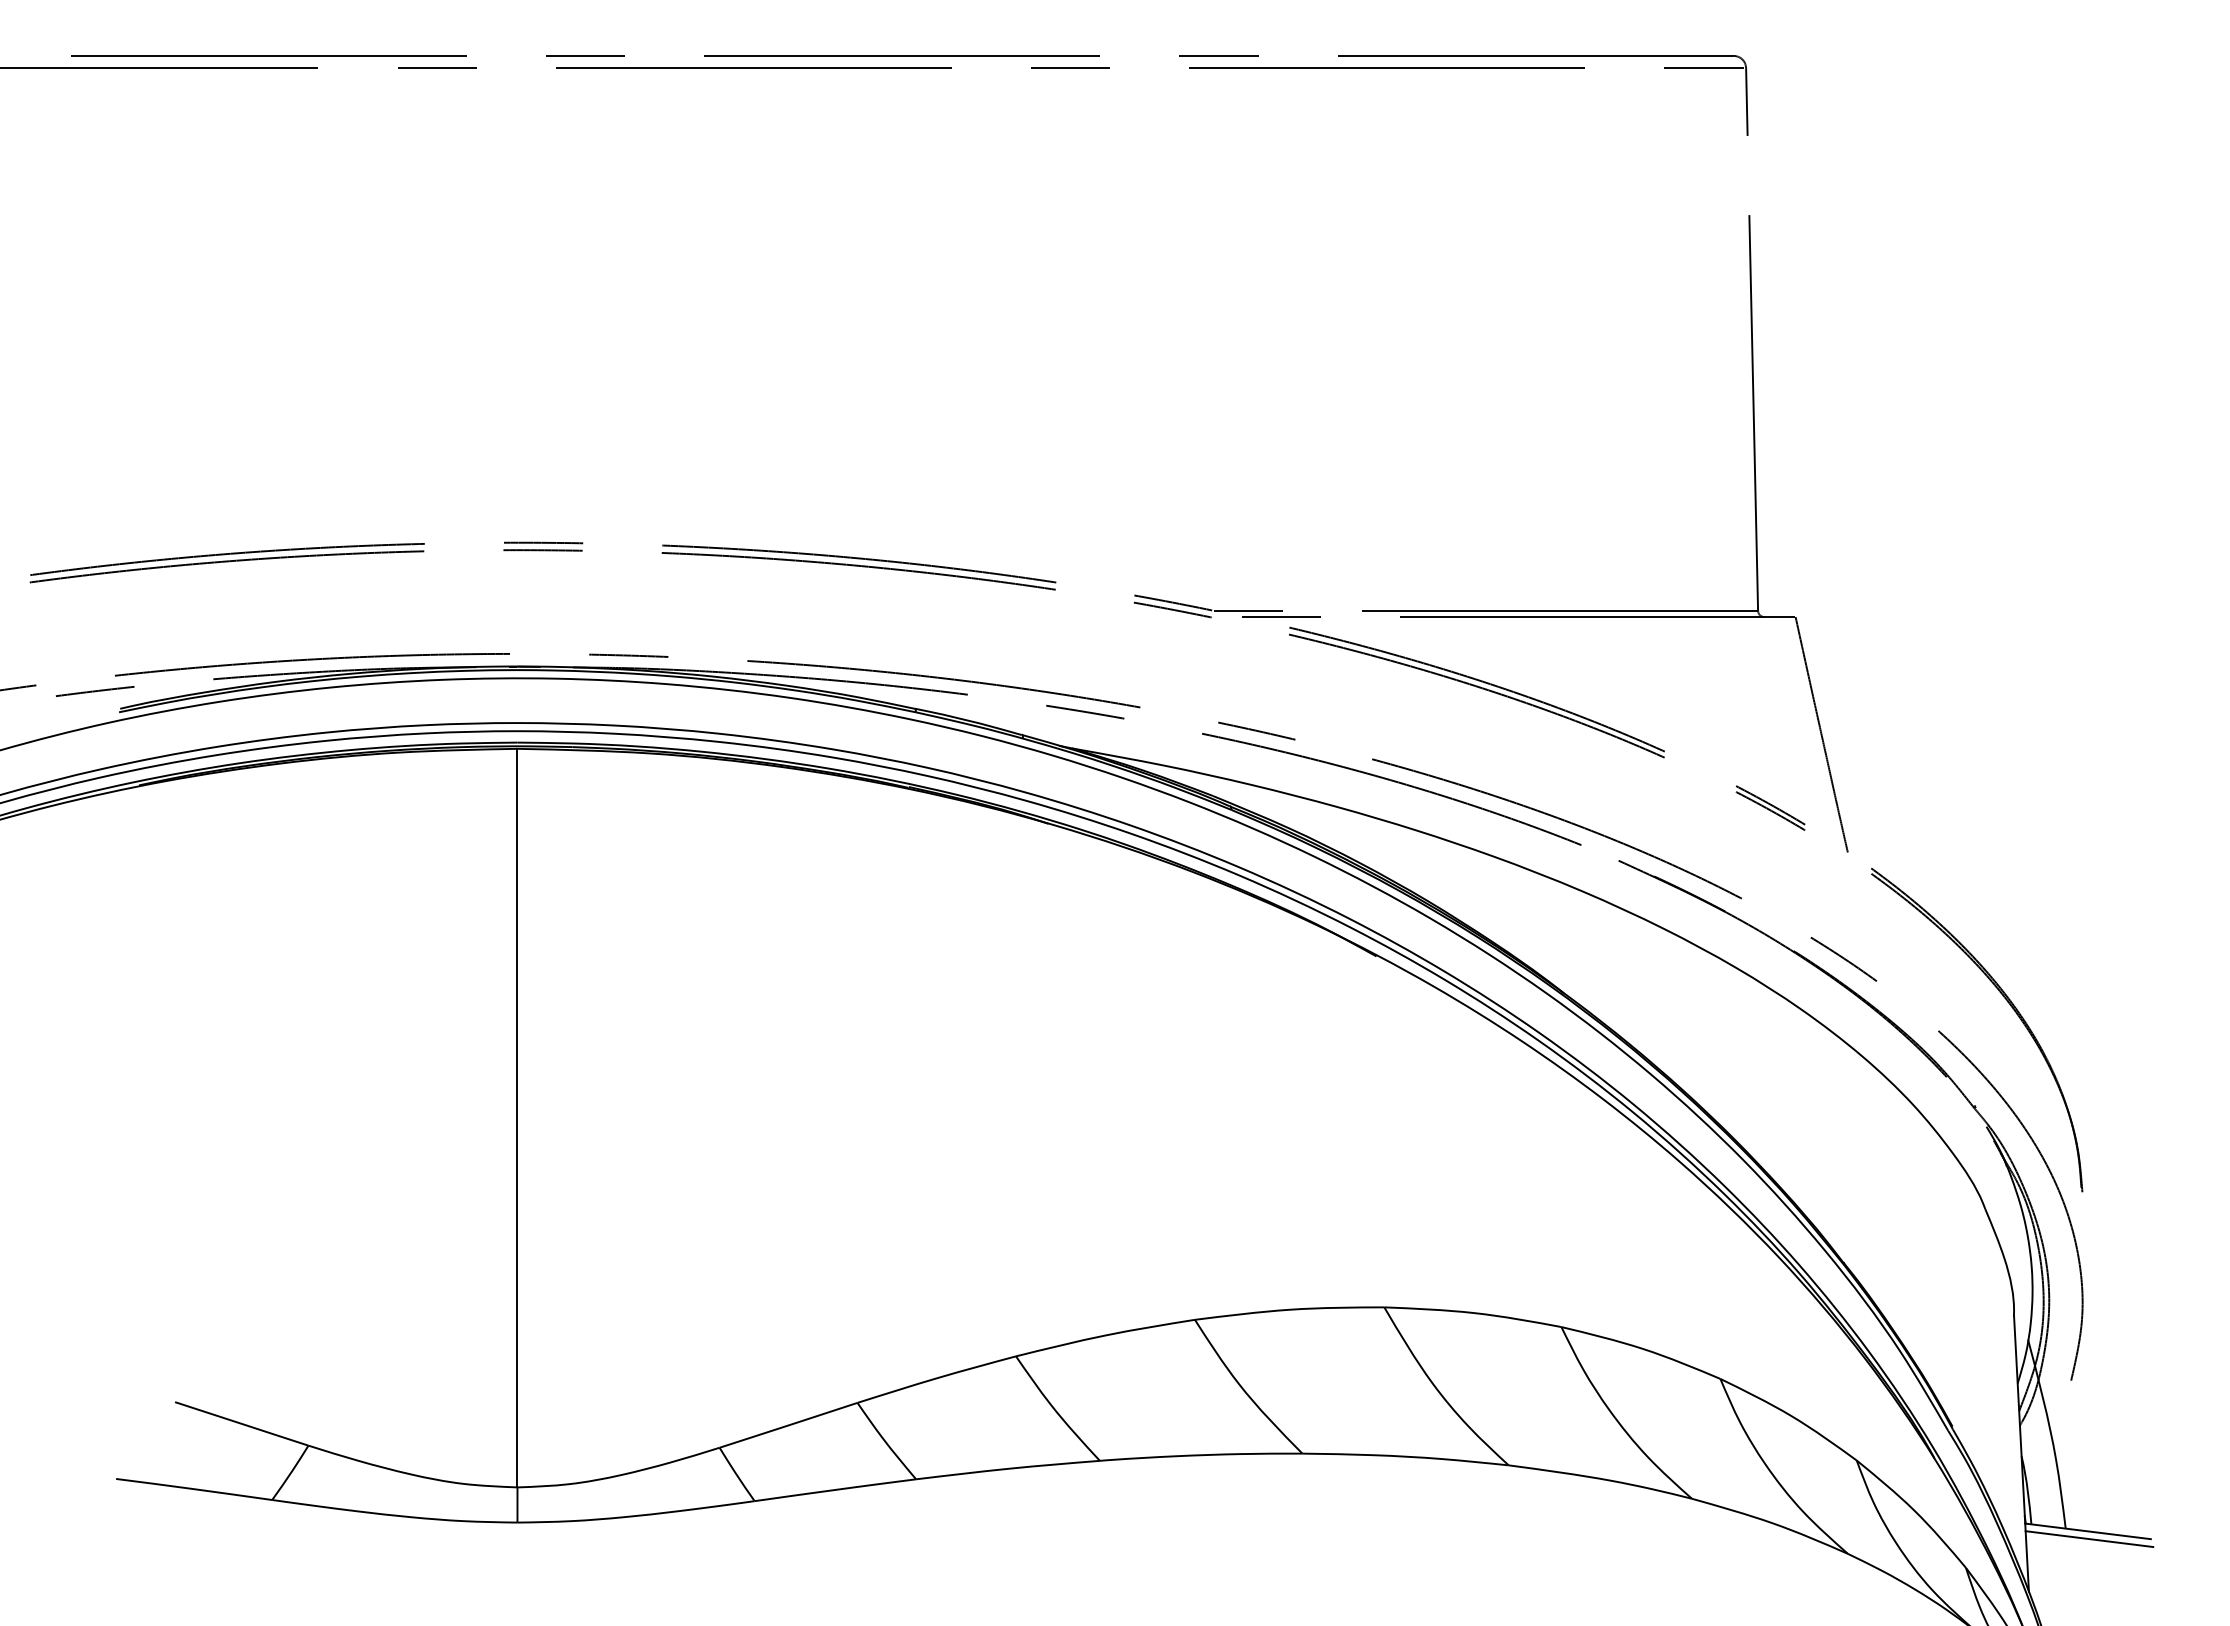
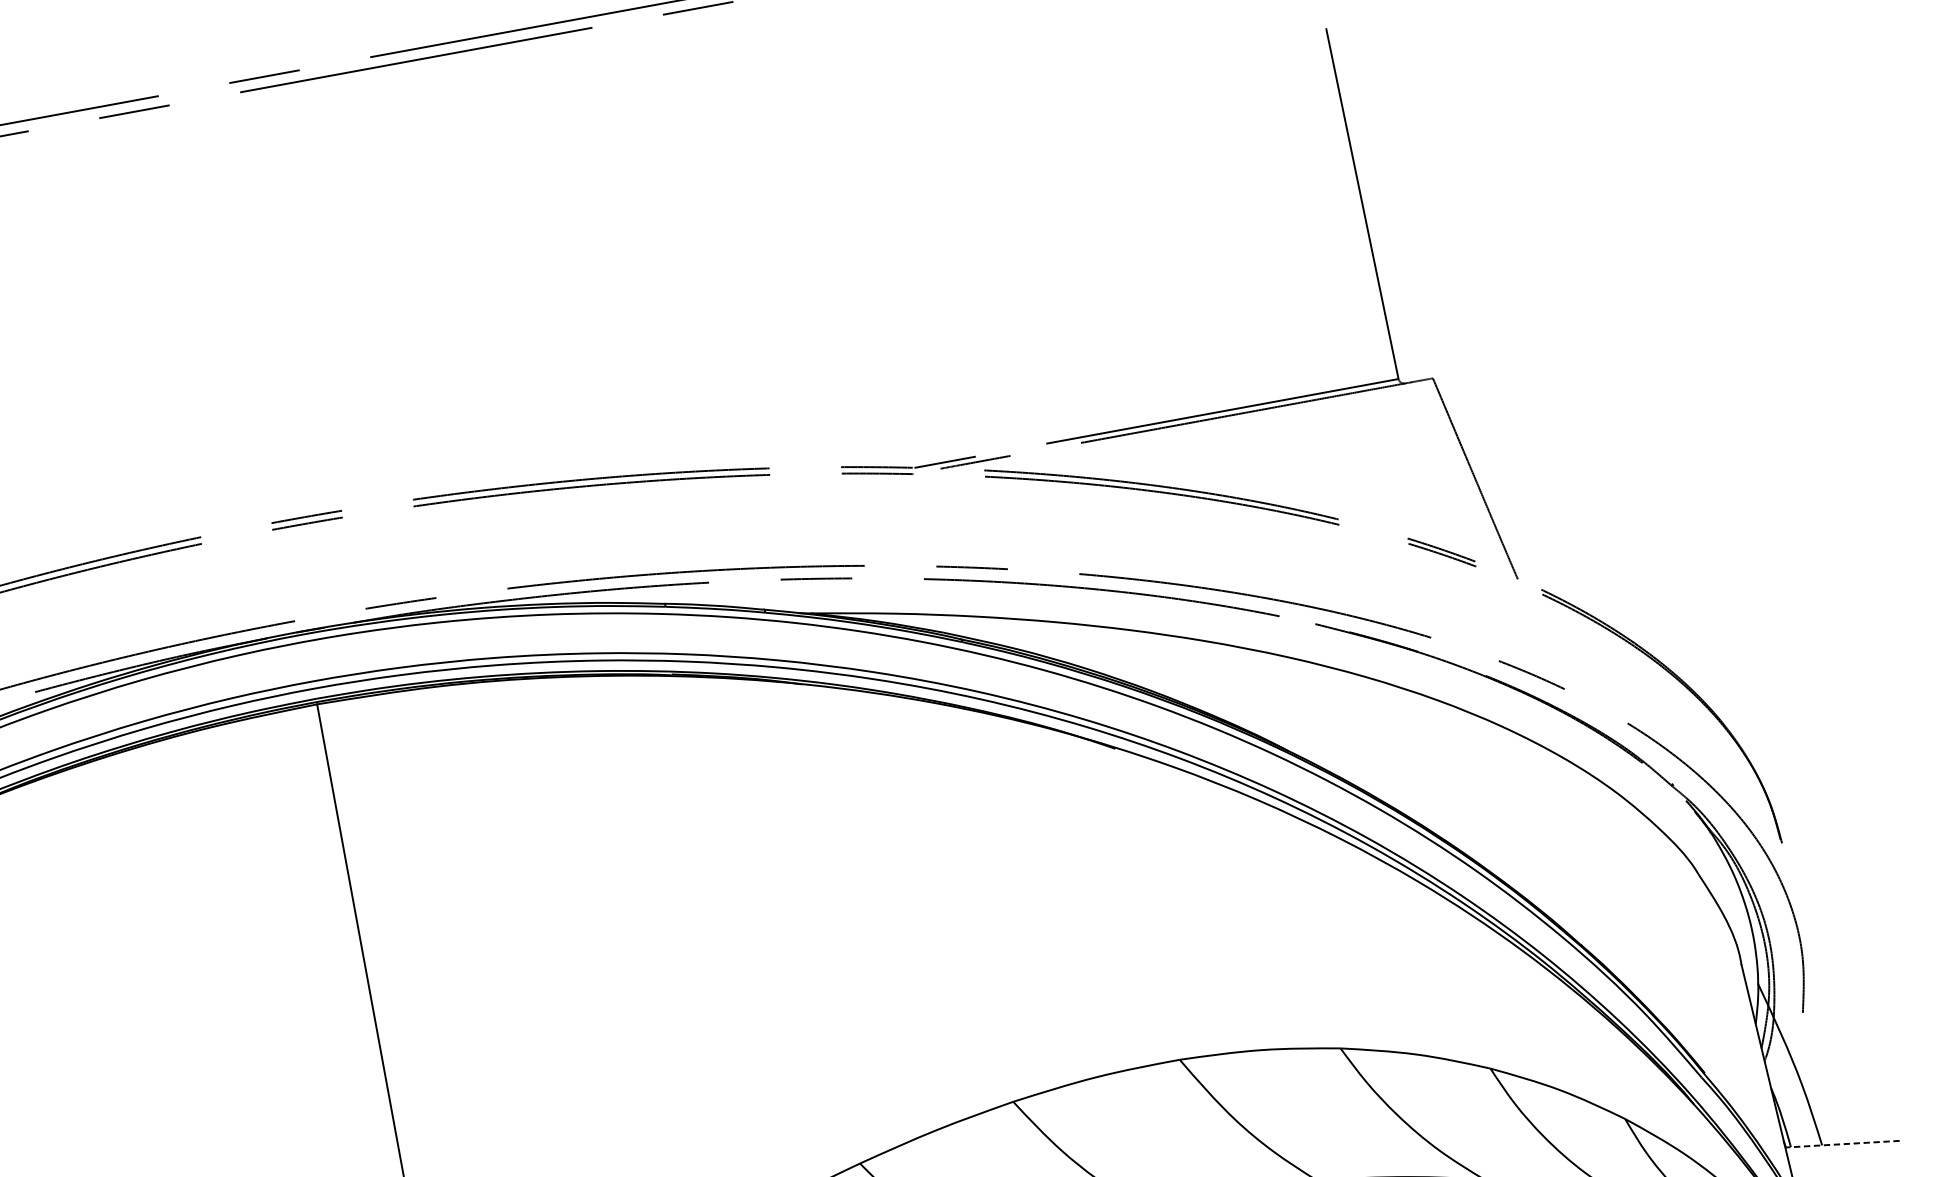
line: (2087, 1531) -> (1842, 1144), solid -> dashed
line: (2089, 1539) -> (1845, 1151), removed

